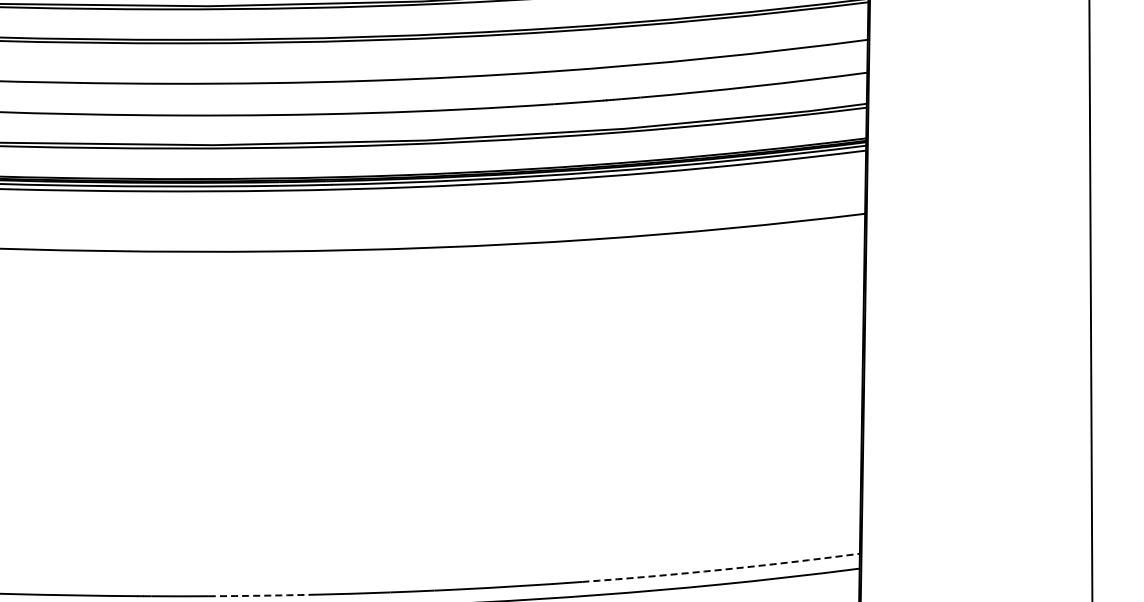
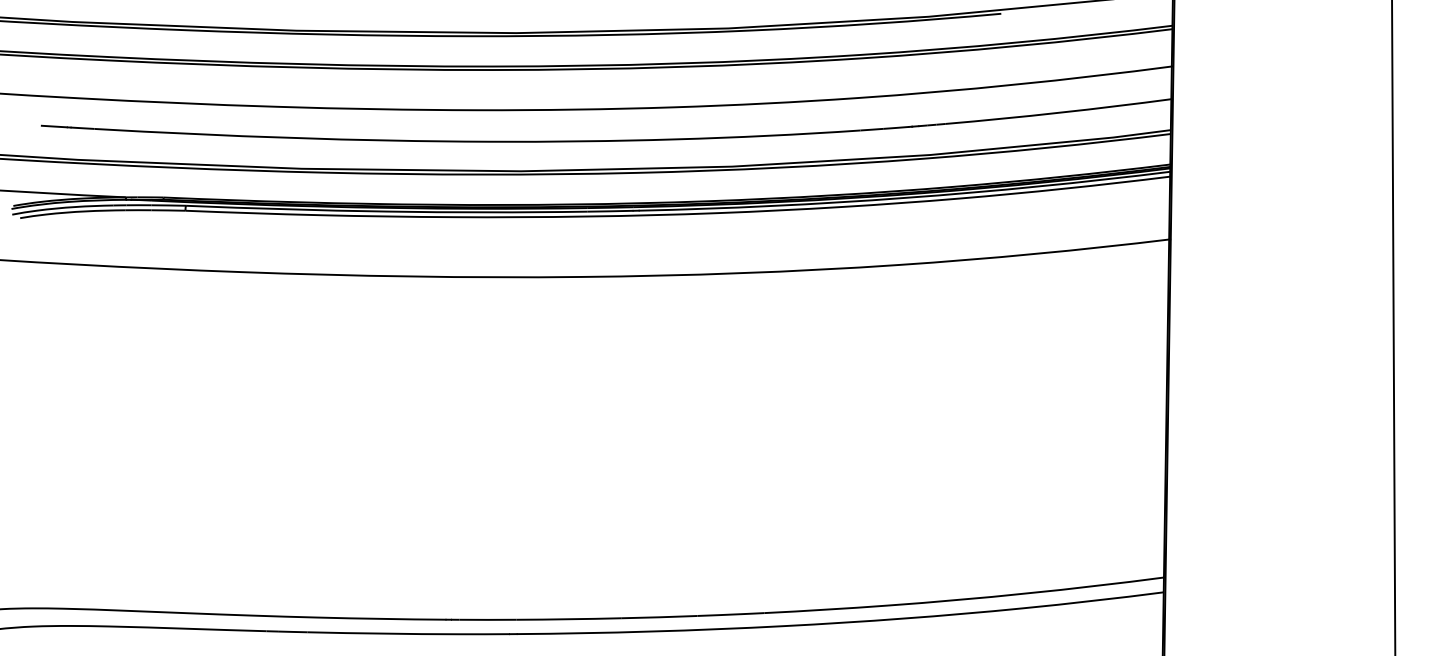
arc: (721, 569) -> (1026, 593), dashed -> solid
arc: (261, 595) -> (568, 619), dashed -> solid

